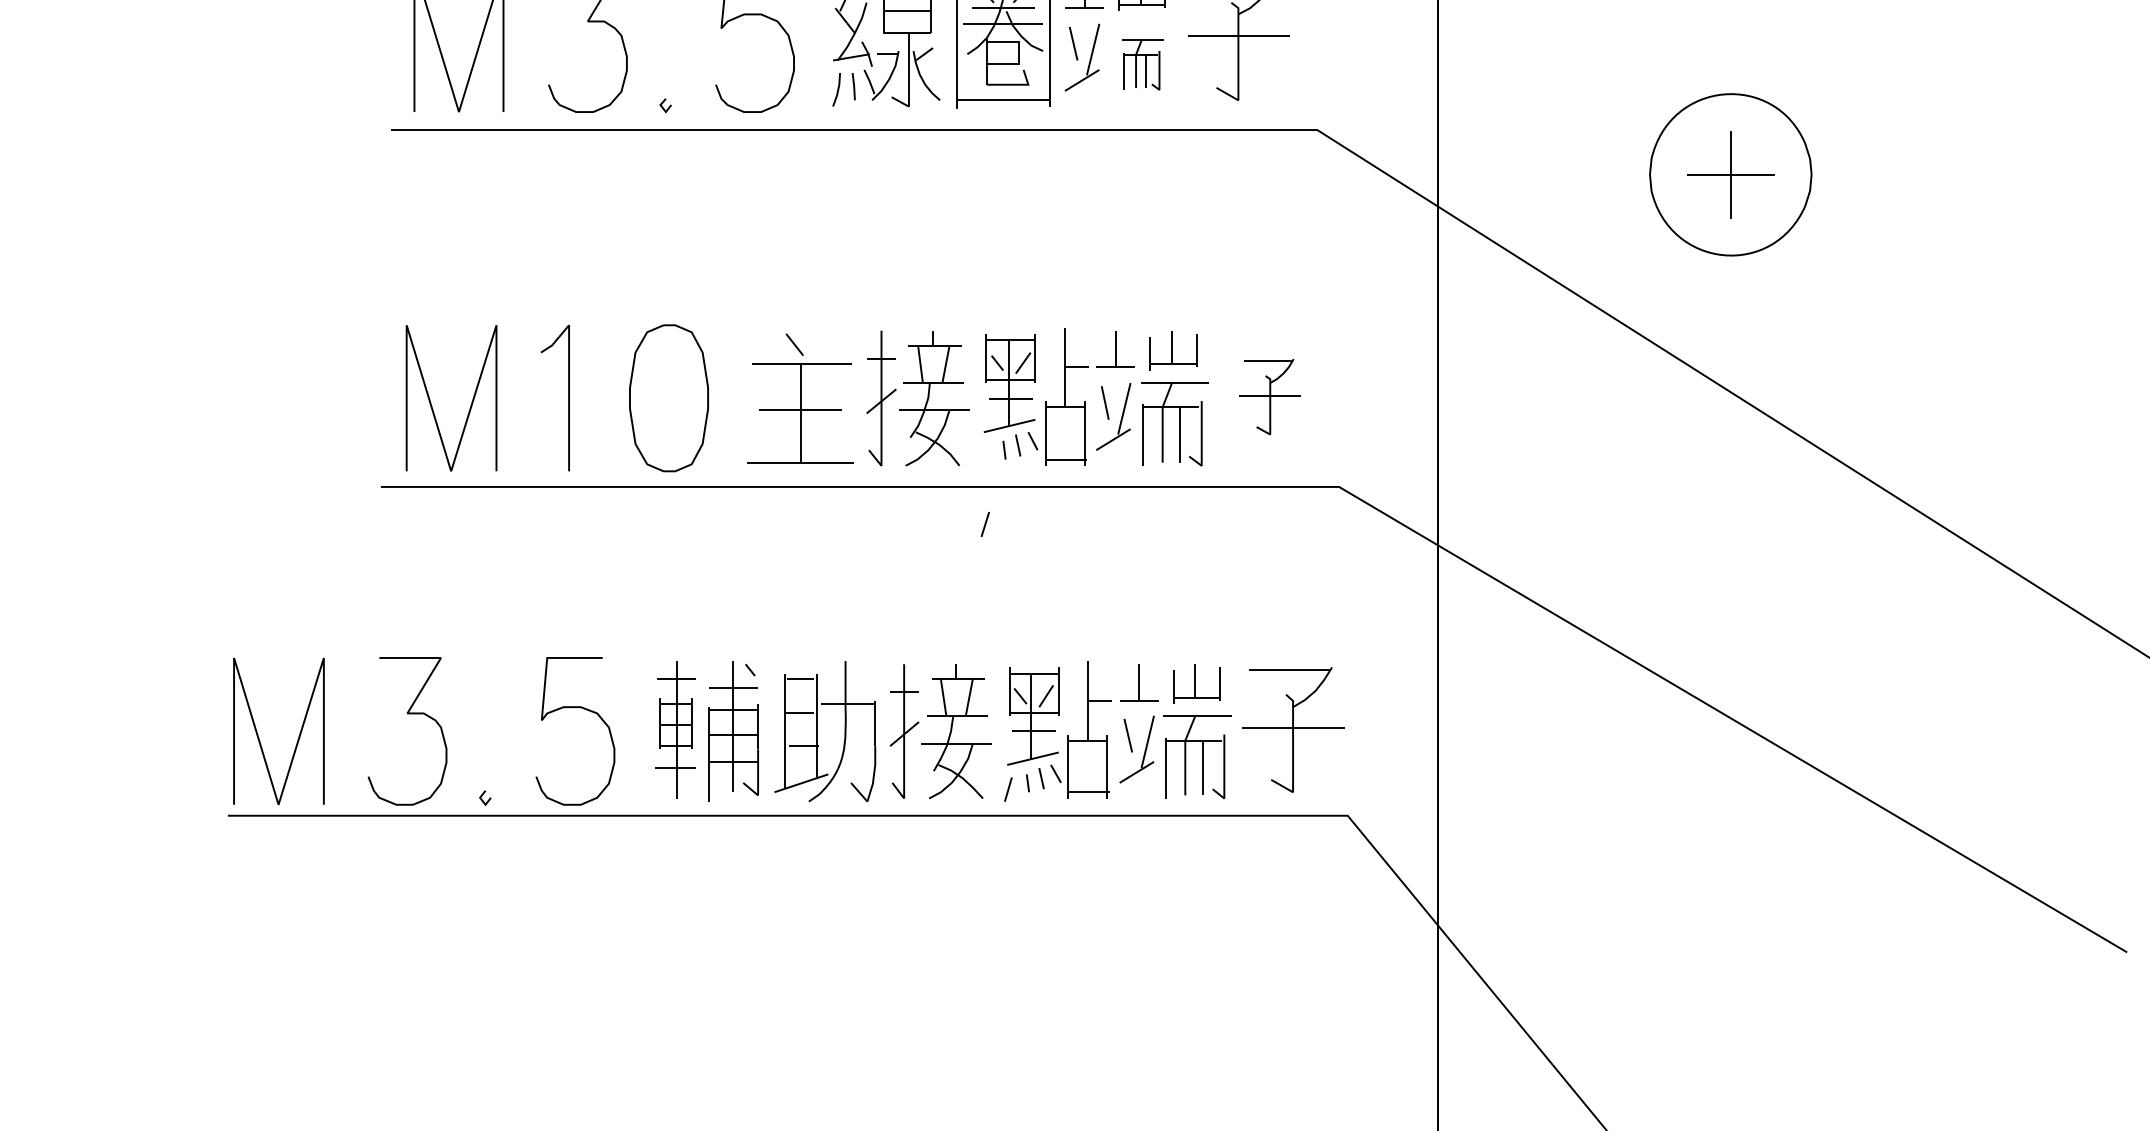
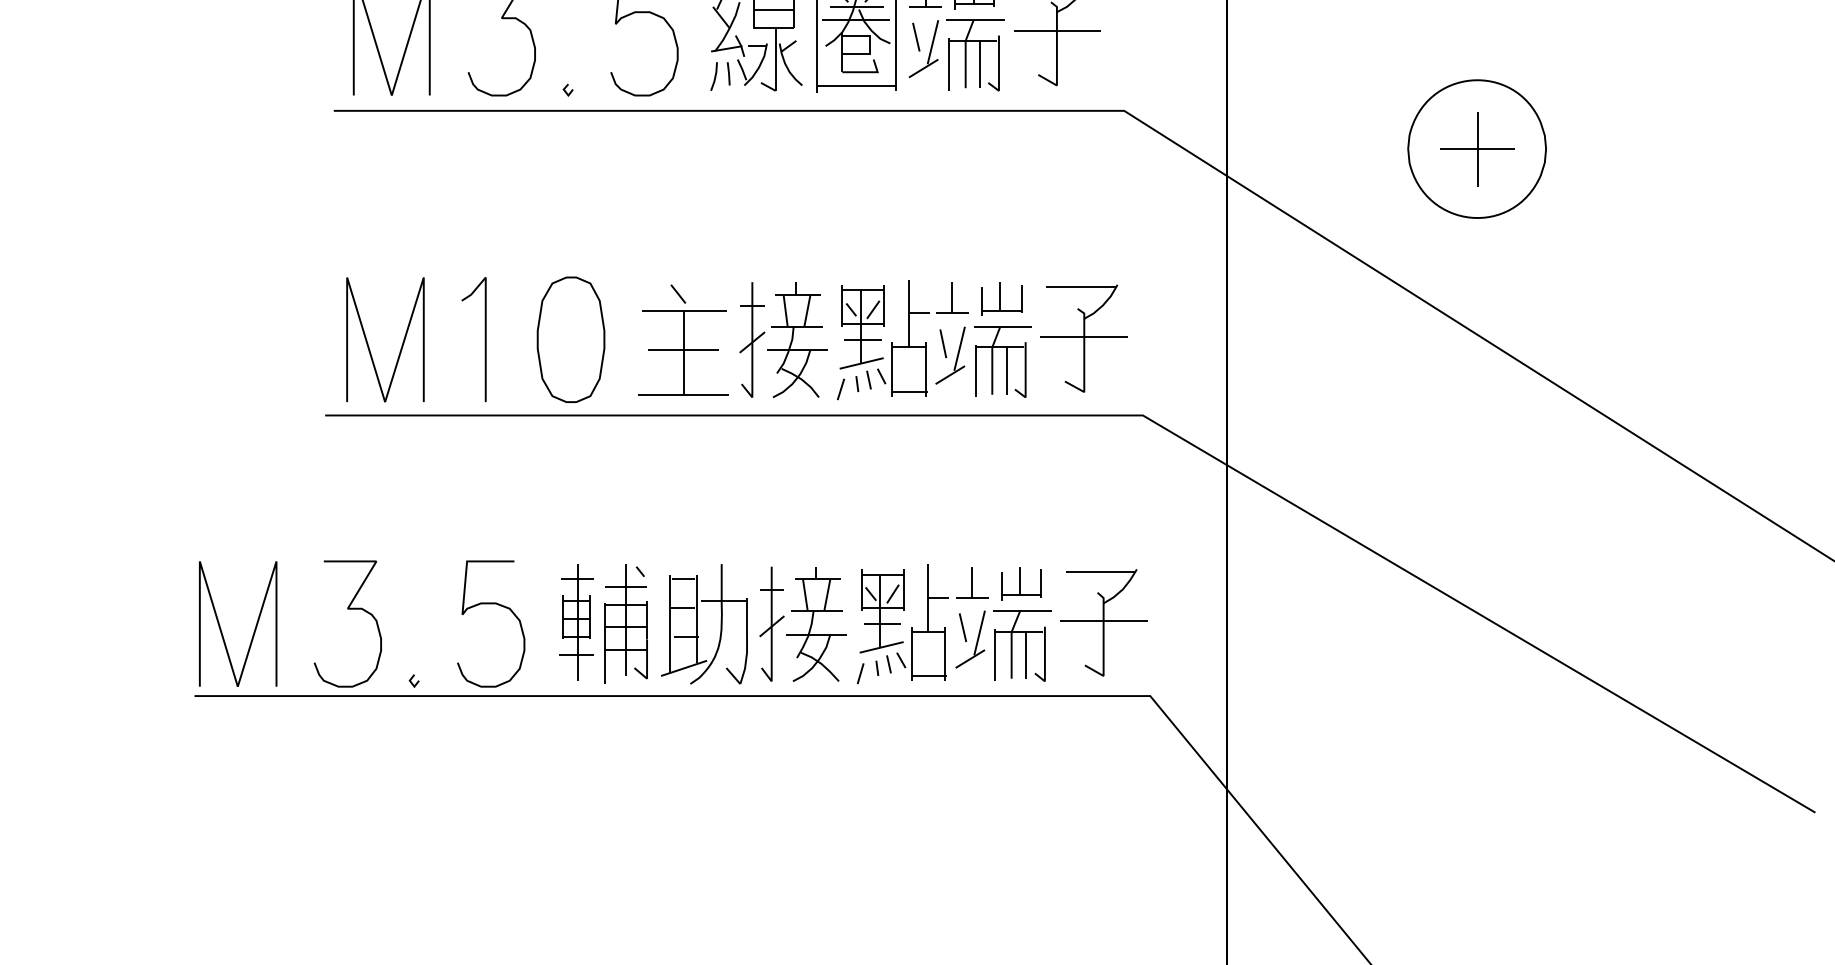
part: (1142, 64) -> (975, 54), size x1.67
part: (1269, 396) -> (1083, 338), size x1.67
line: (984, 523) -> (840, 388), moved

